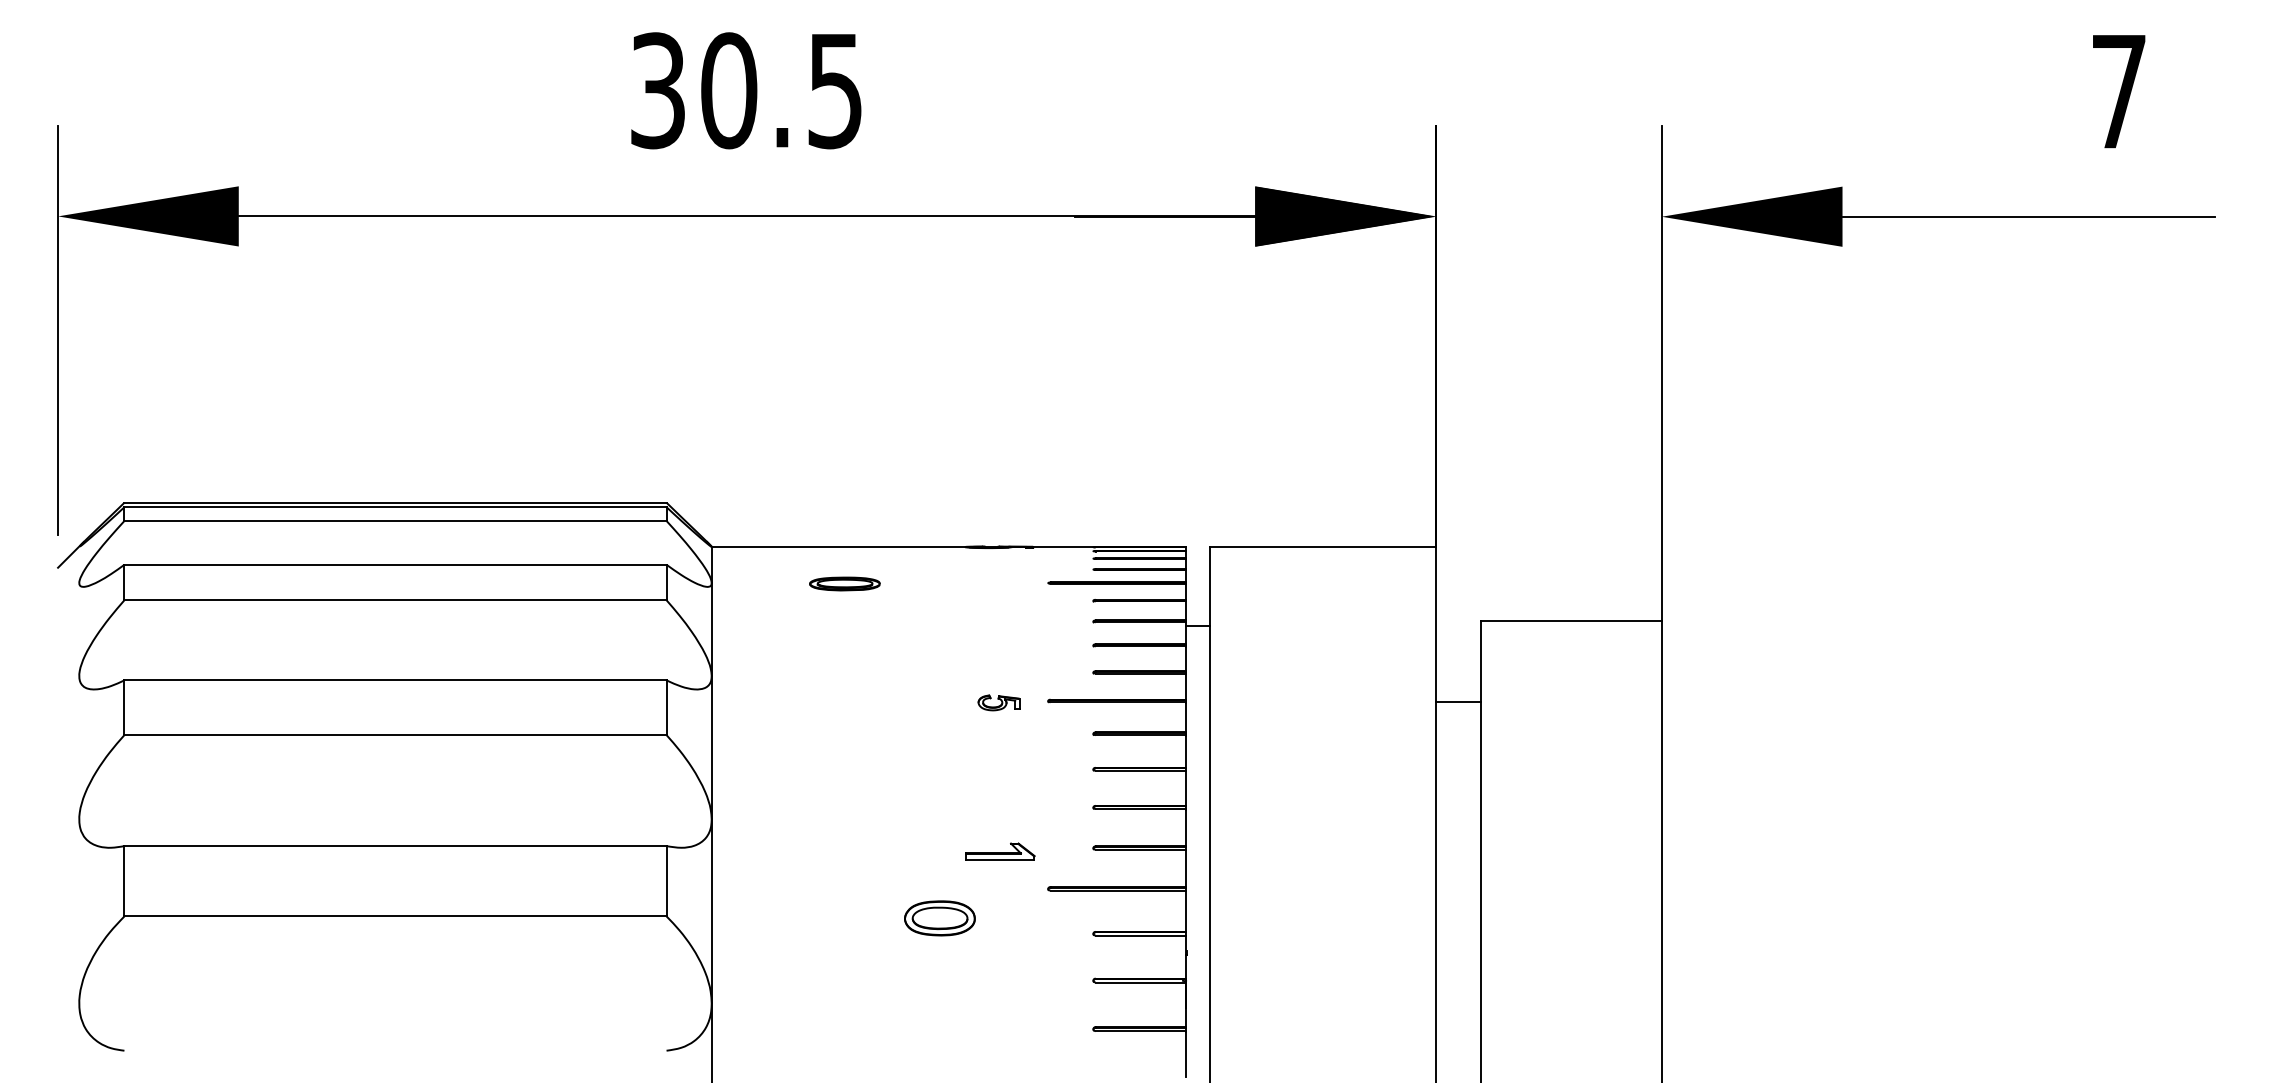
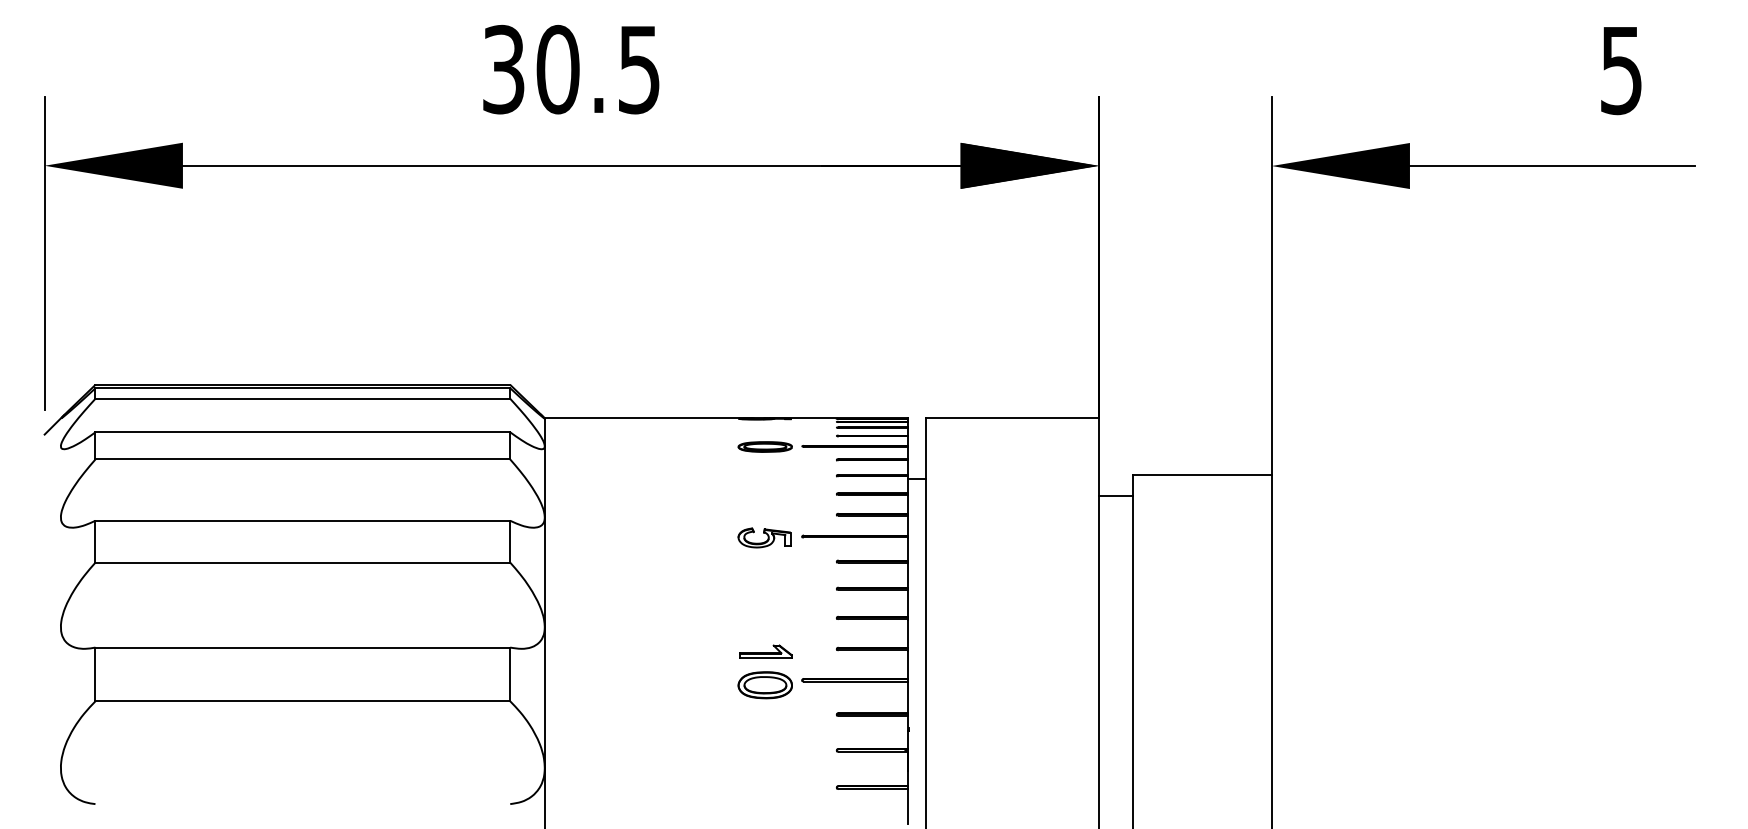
text: (2118, 92) -> (1621, 70), 7 -> 5
part: (844, 583) -> (764, 446), moved
part: (998, 702) -> (764, 537), size x1.67
line: (1458, 702) -> (1116, 496), moved
part: (939, 918) -> (764, 685), moved

